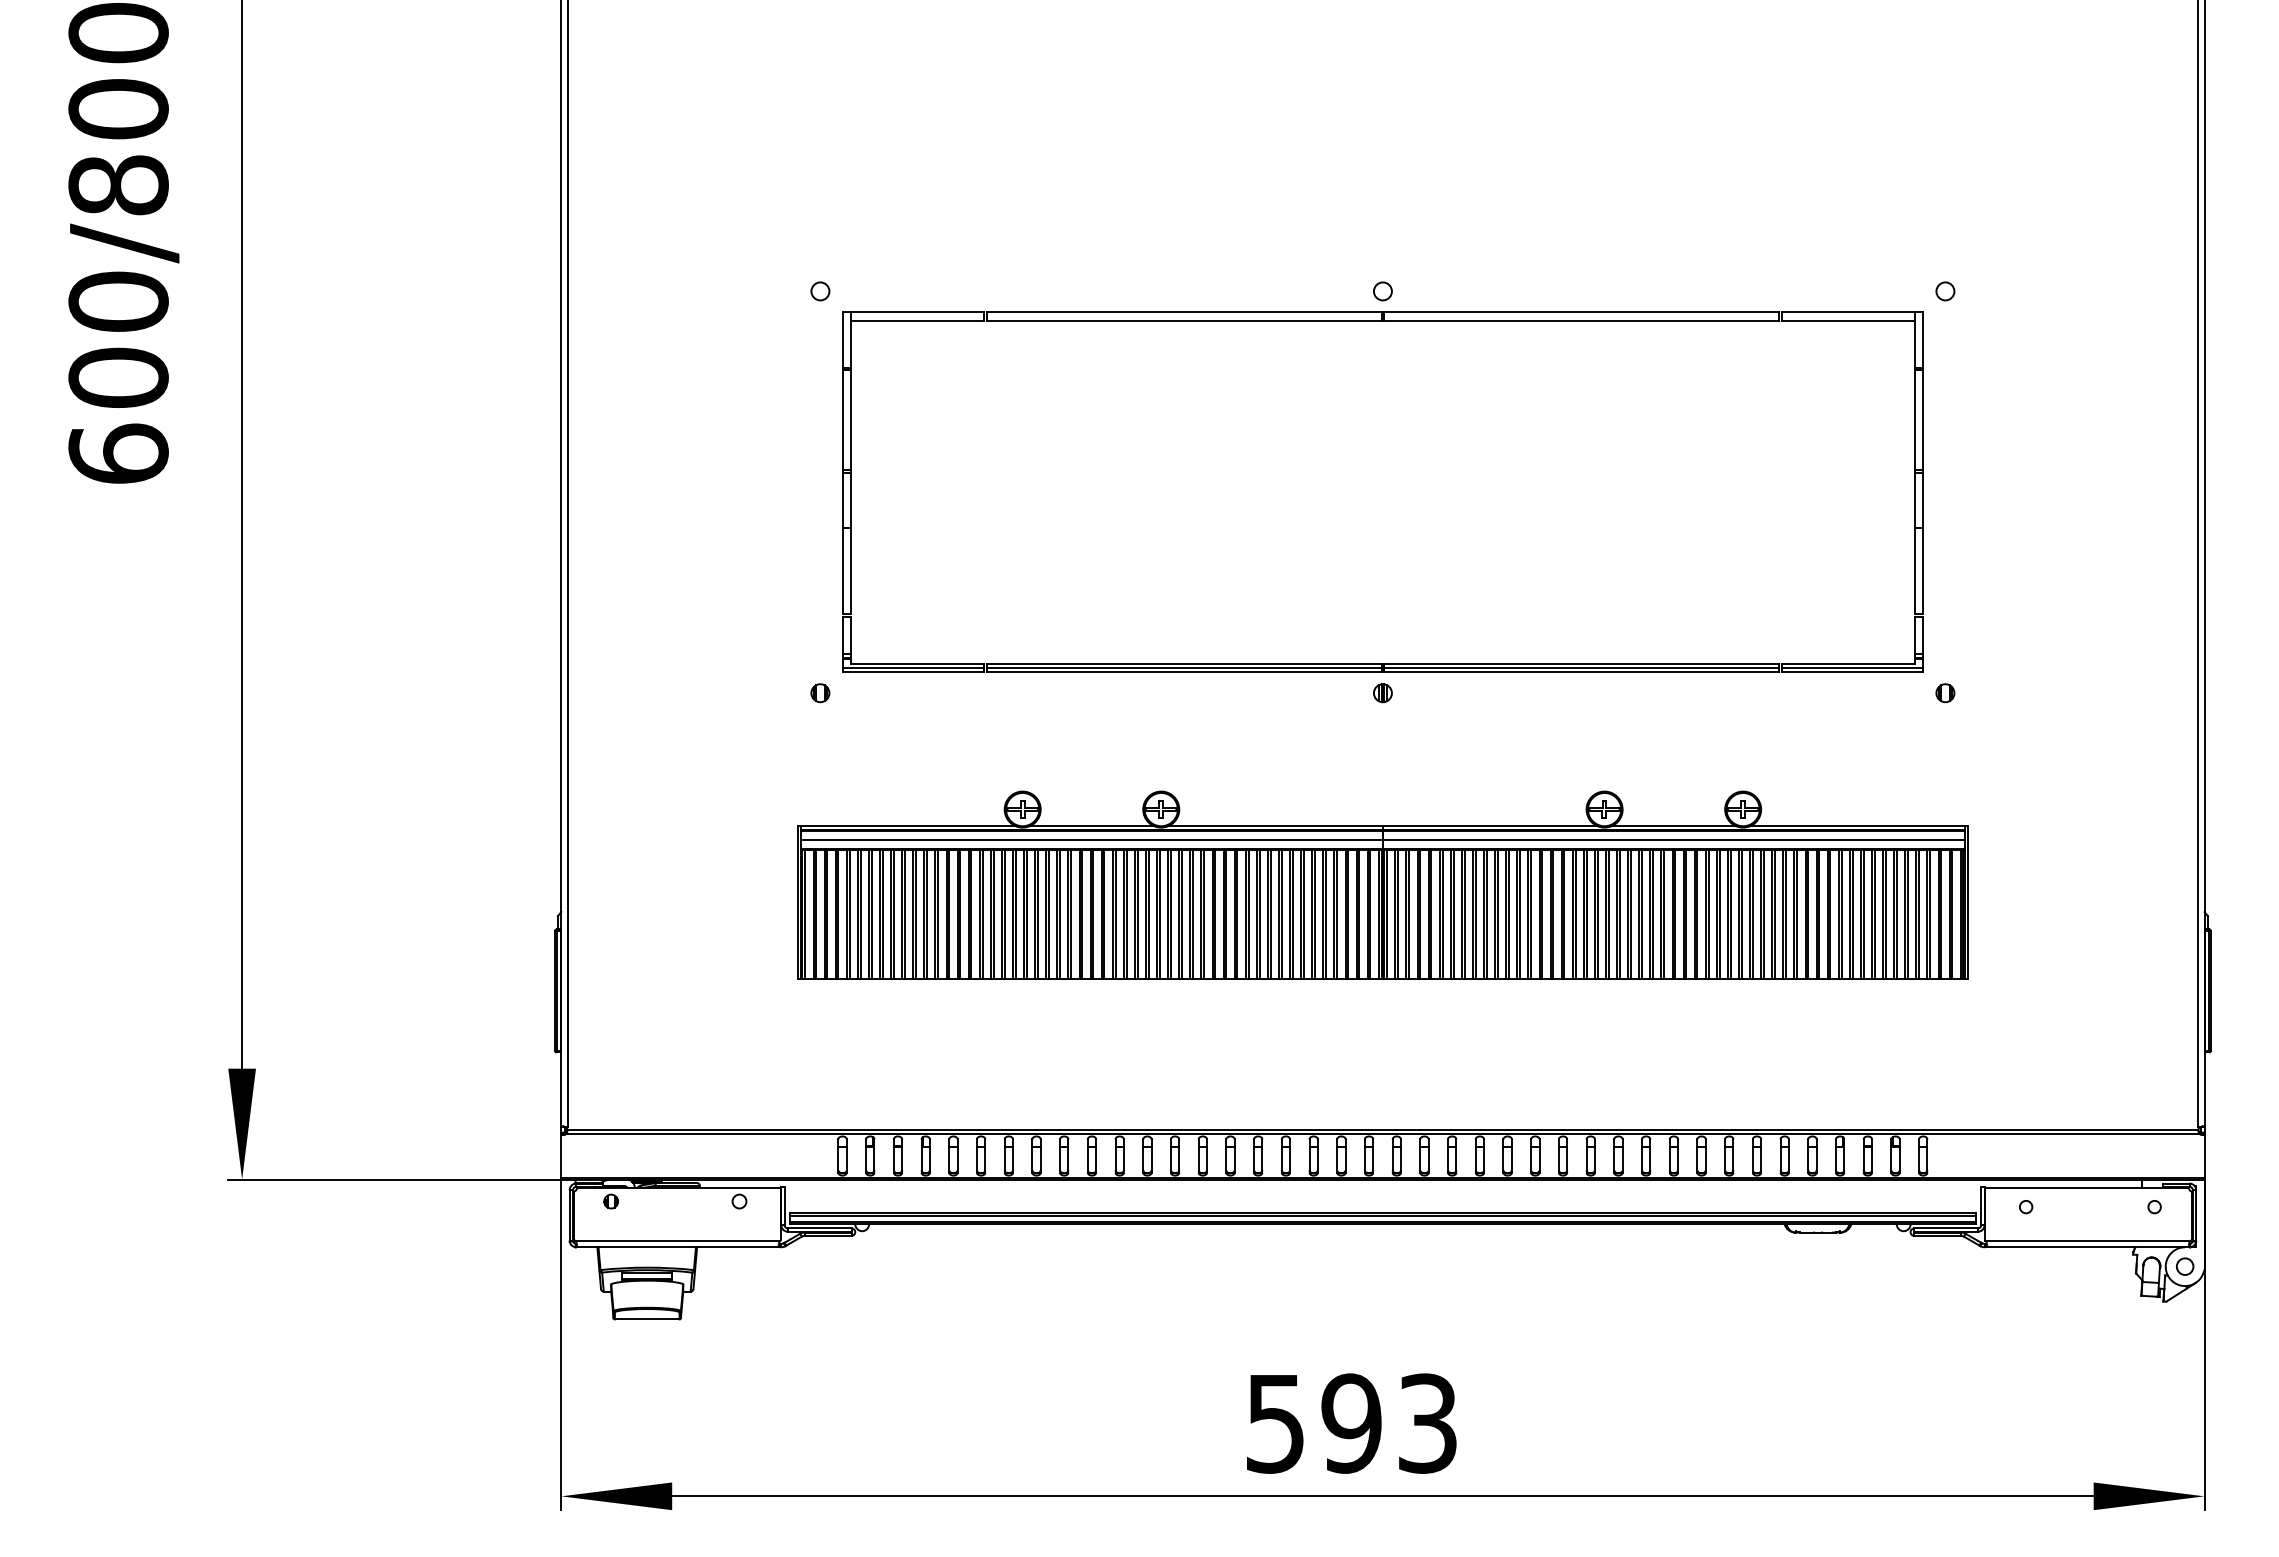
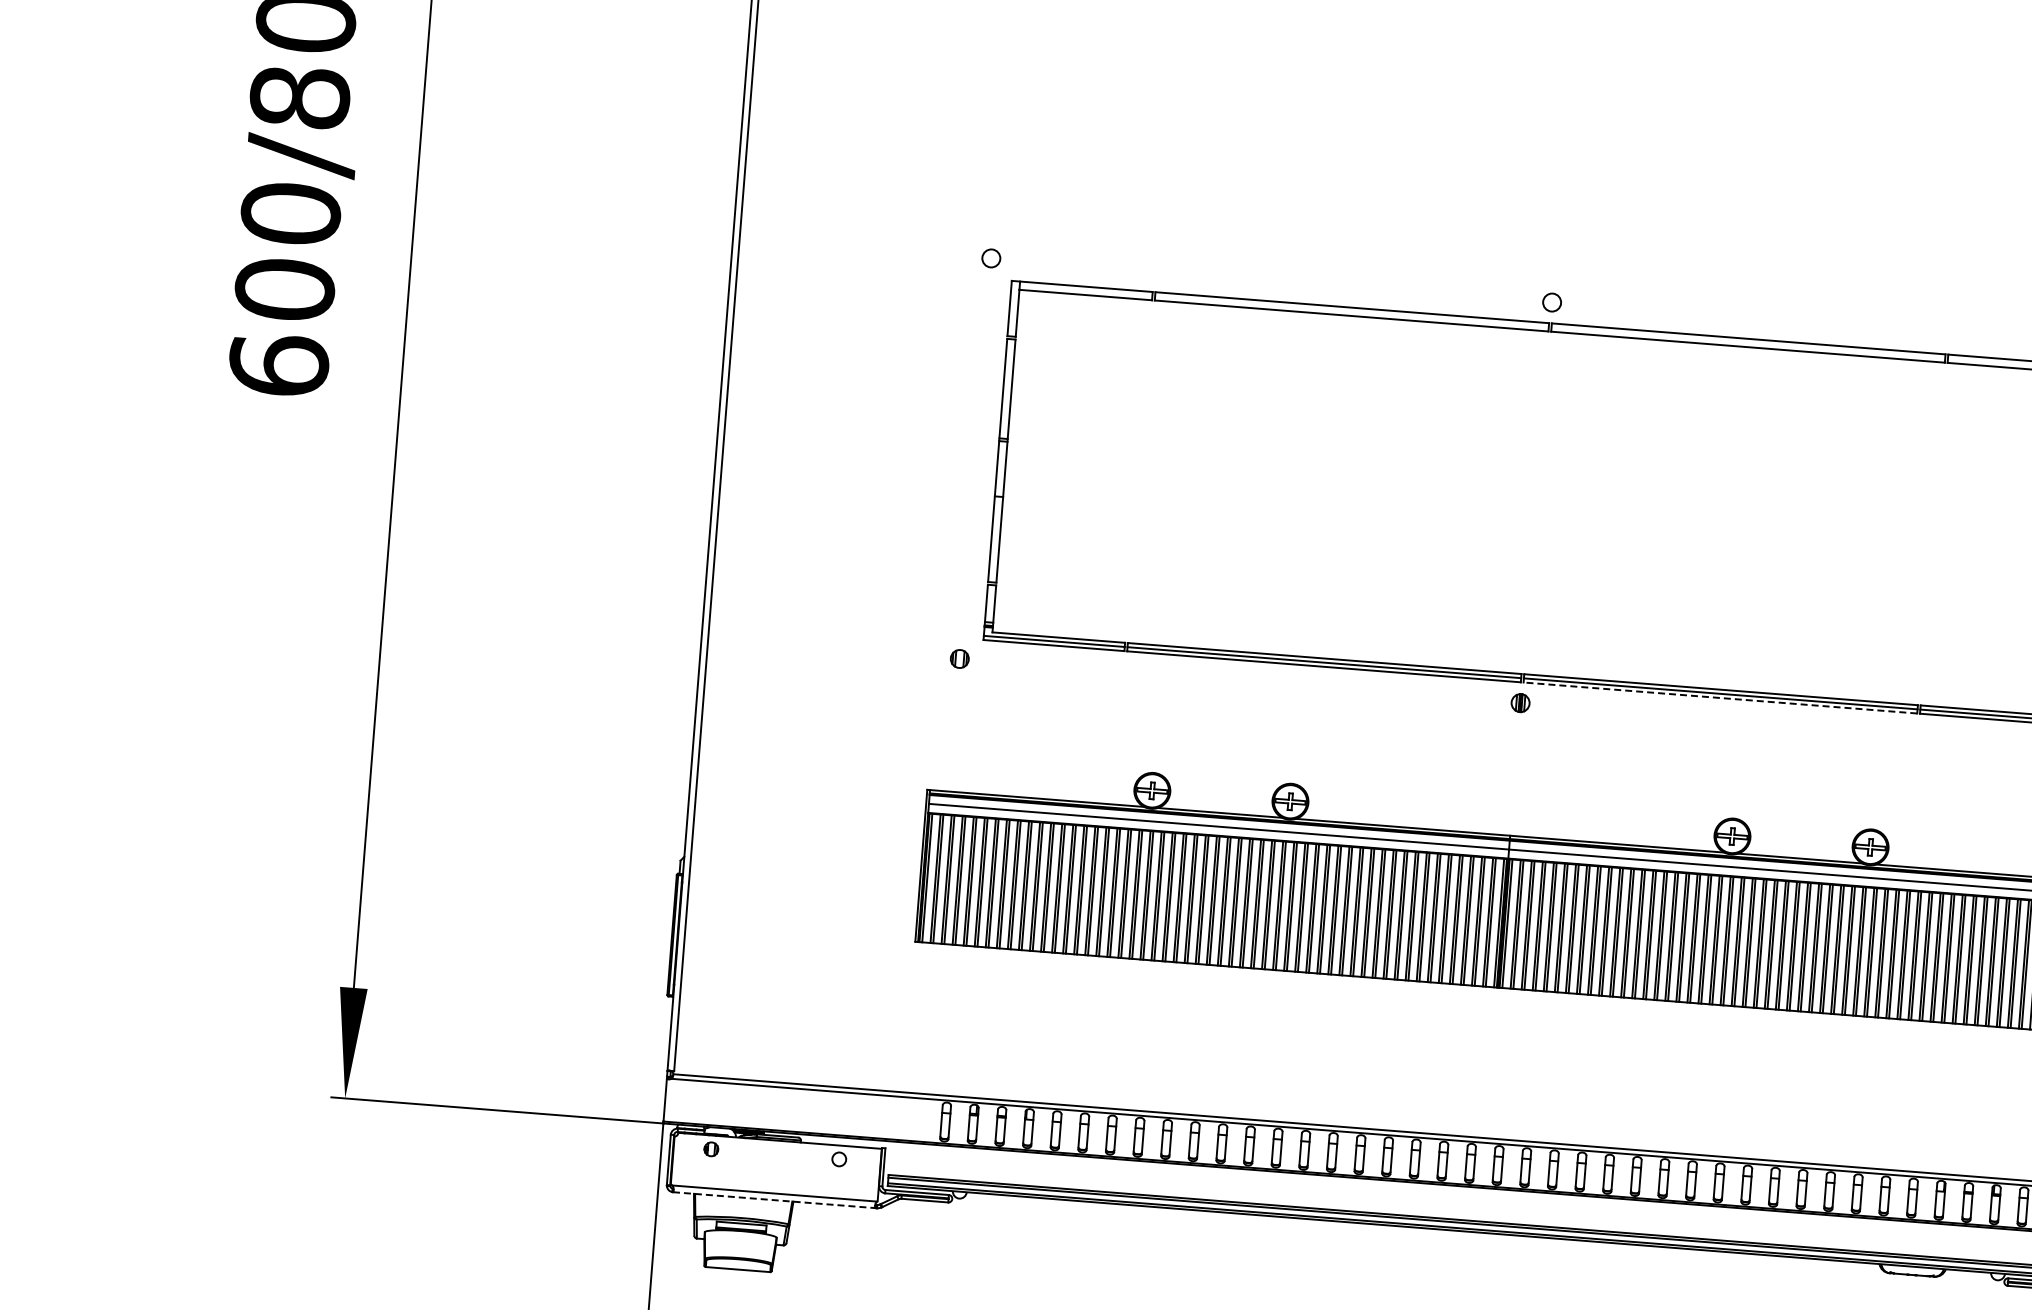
line: (1581, 672) -> (1720, 698), solid -> dashed
line: (678, 1247) -> (774, 1200), solid -> dashed

